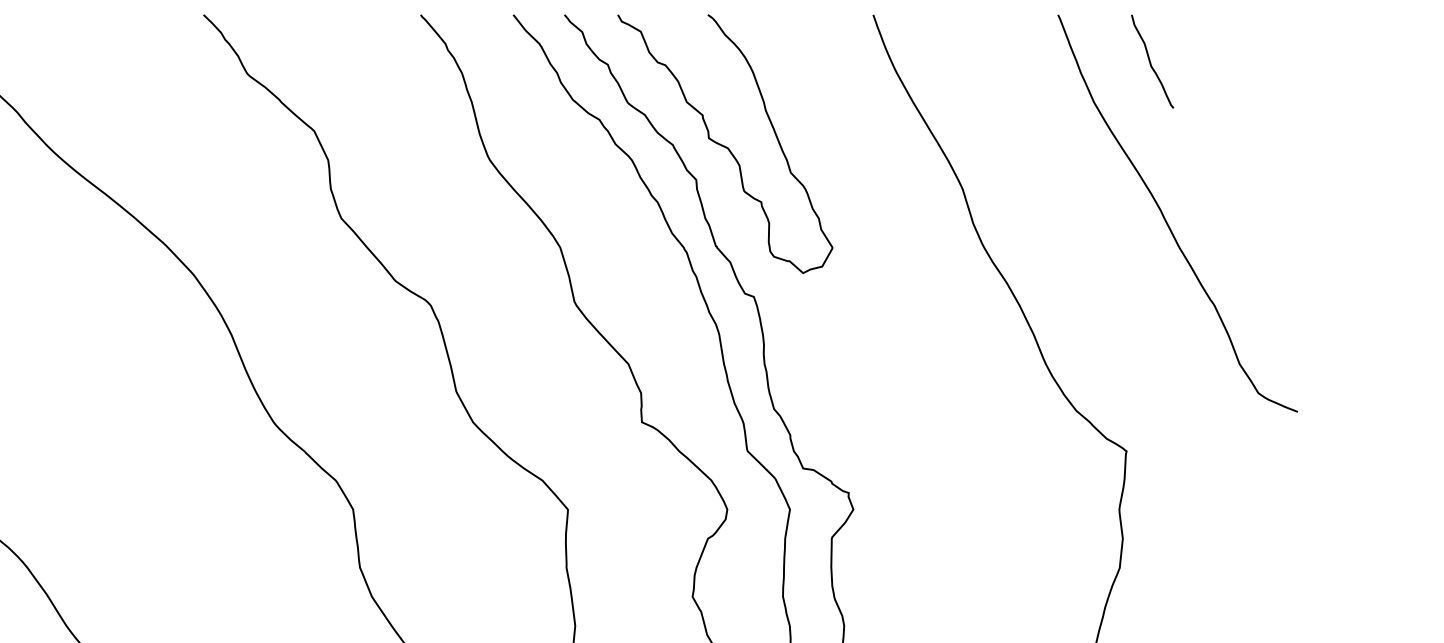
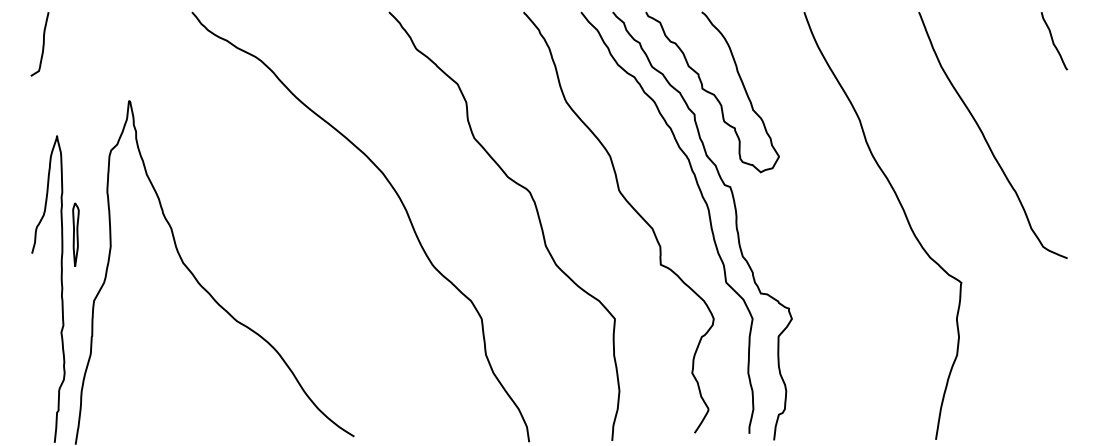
curve: (1150, 62) -> (1053, 41), moved

